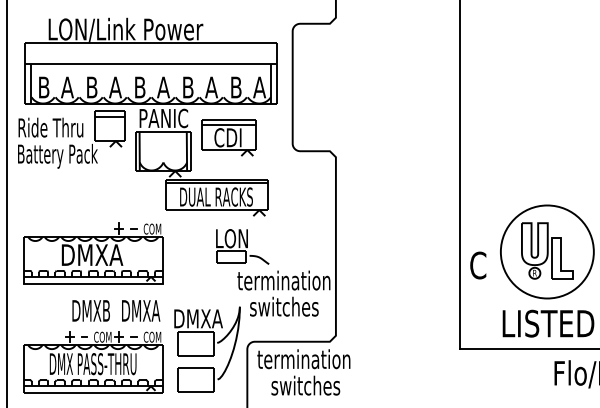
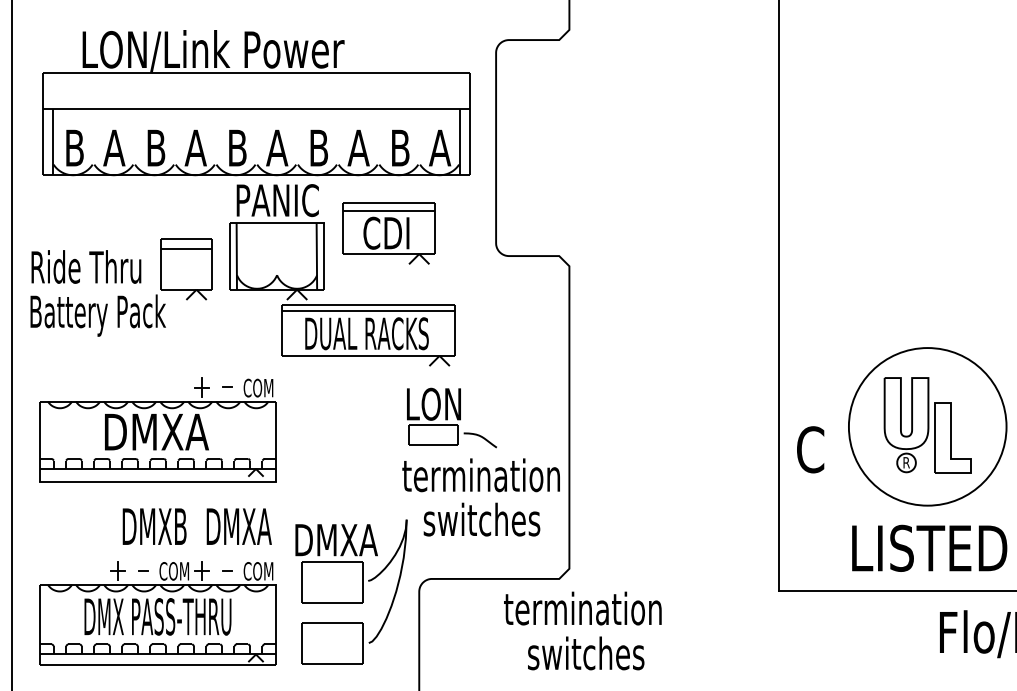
part: (71, 139) -> (121, 287), moved
part: (242, 246) -> (451, 417), moved
text: (303, 372) -> (582, 631), moved

